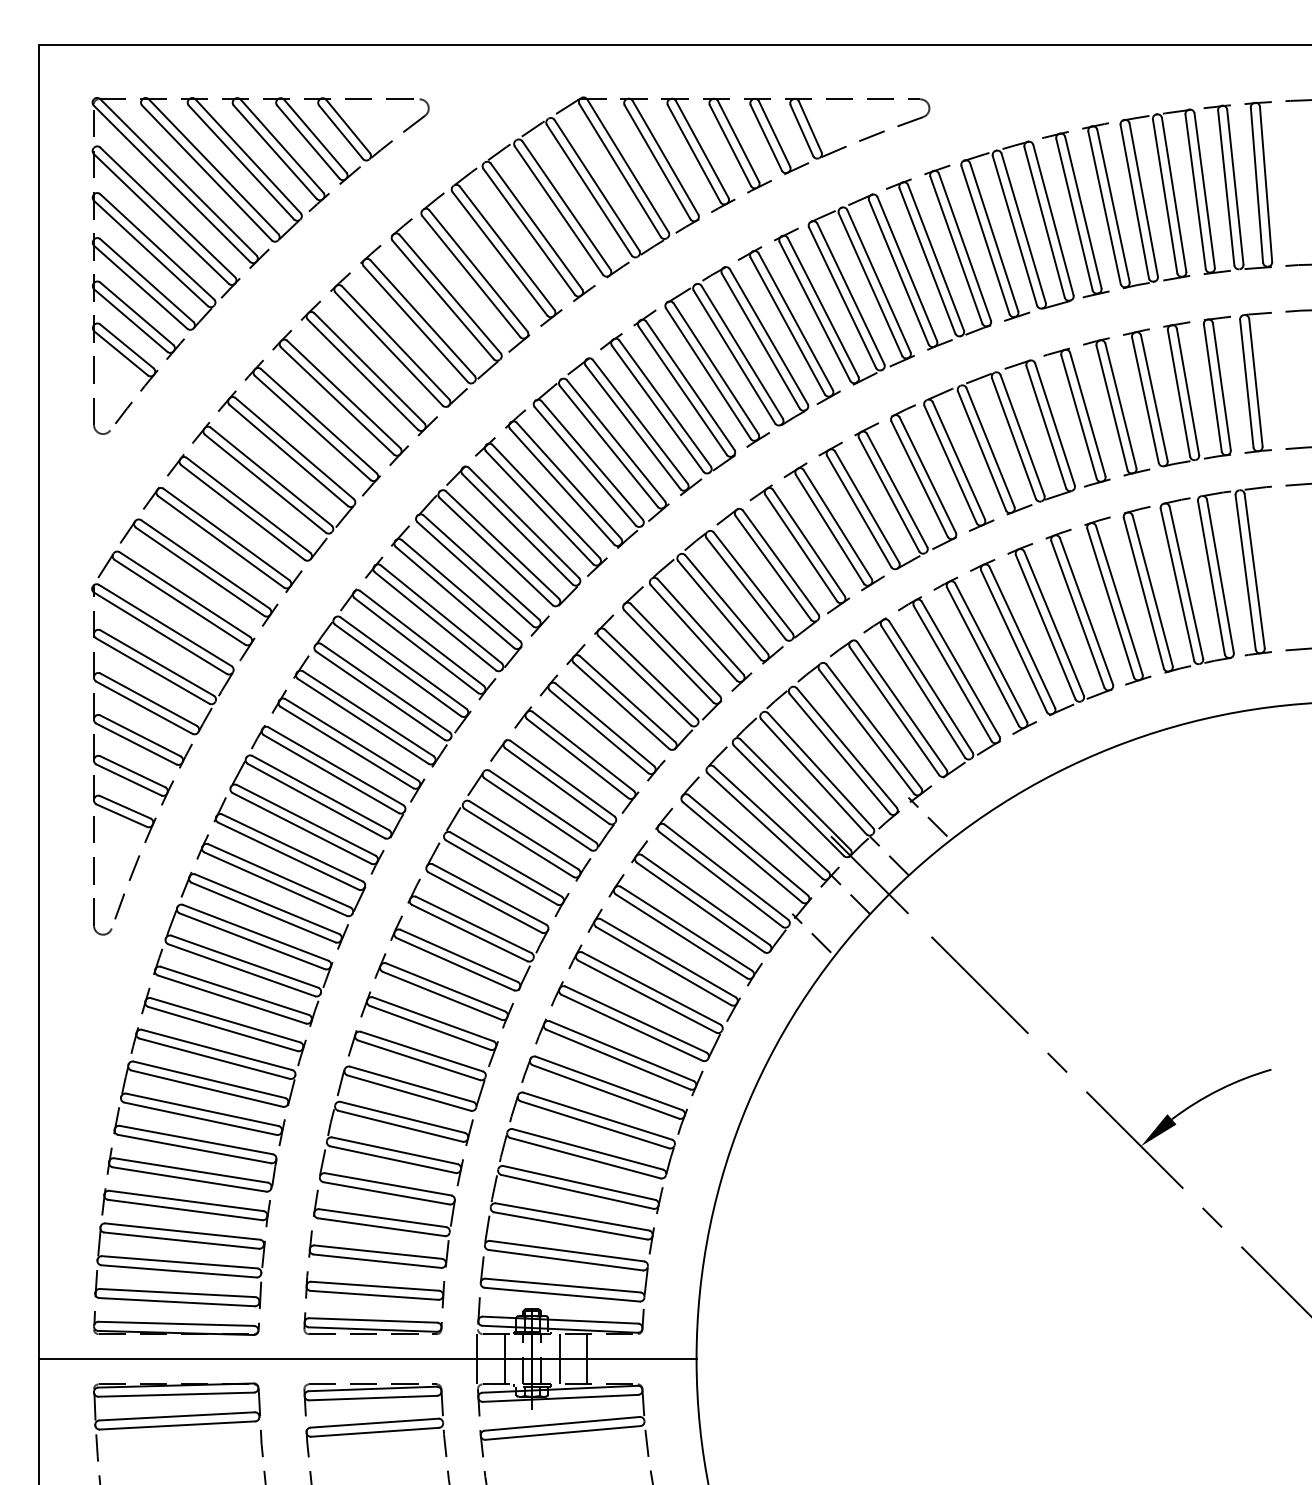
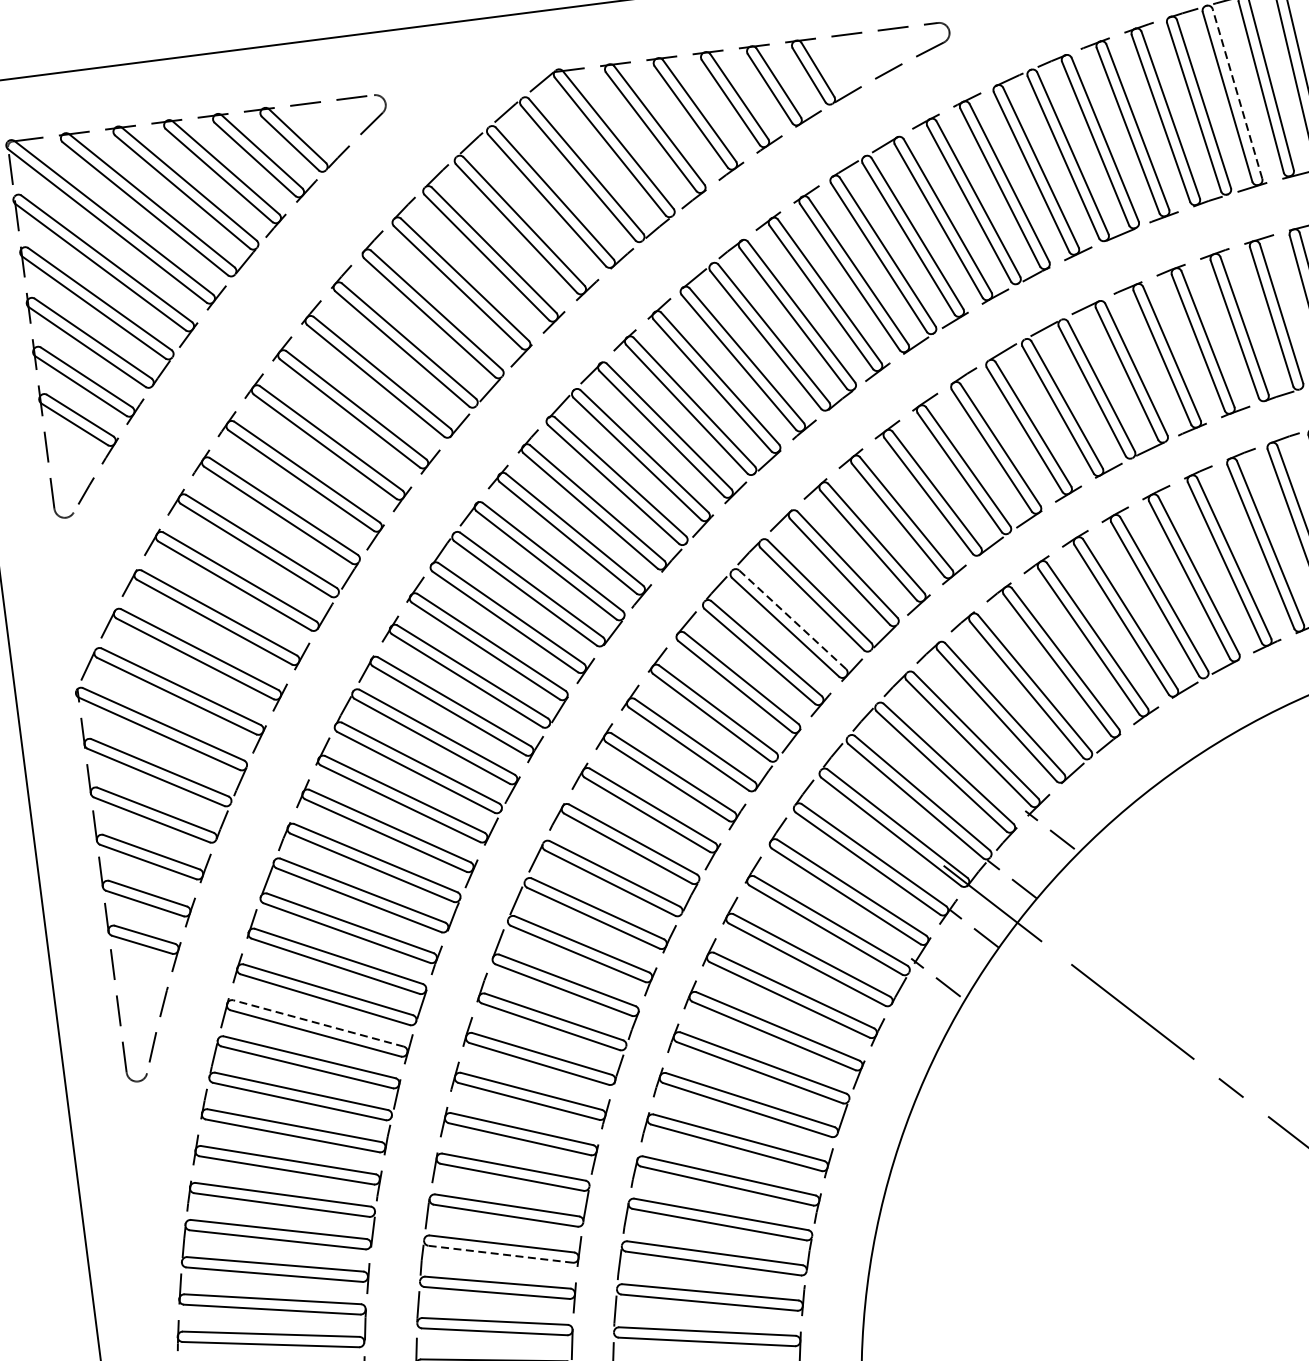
line: (1174, 194) -> (1237, 93), solid -> dashed
line: (726, 604) -> (792, 619), solid -> dashed
line: (267, 904) -> (318, 1023), solid -> dashed
line: (400, 1126) -> (500, 1254), solid -> dashed

